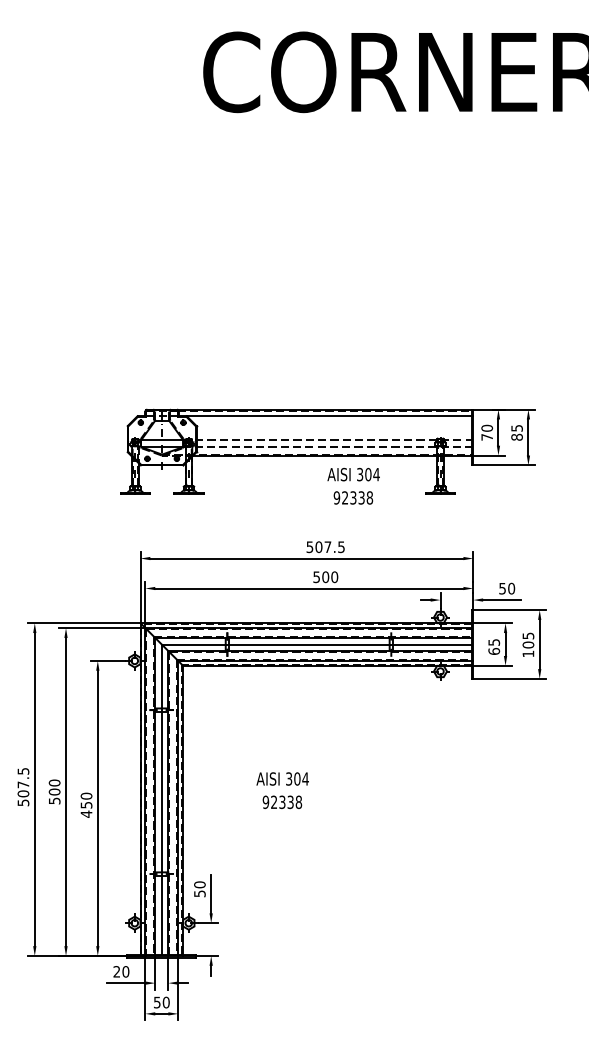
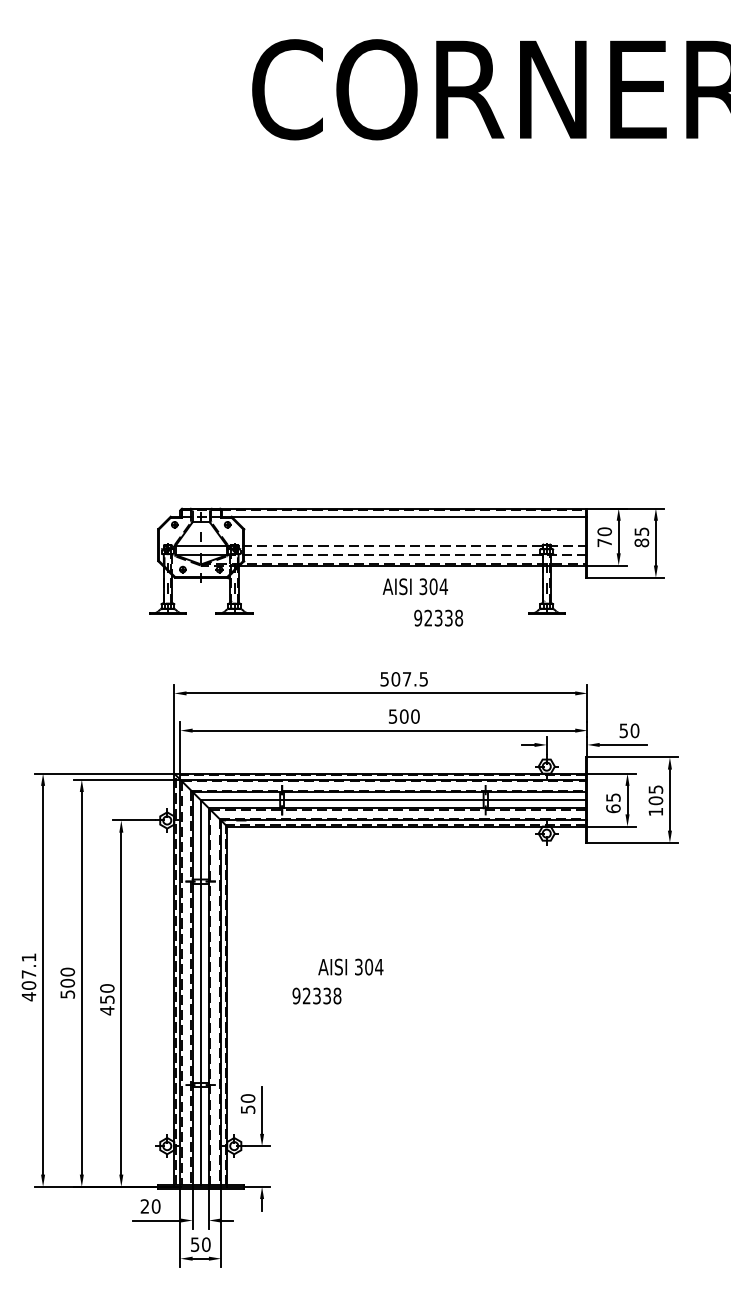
text: (353, 474) -> (415, 586), moved
text: (23, 787) -> (29, 977), 507.5 -> 407.1
text: (282, 801) -> (317, 995), moved

